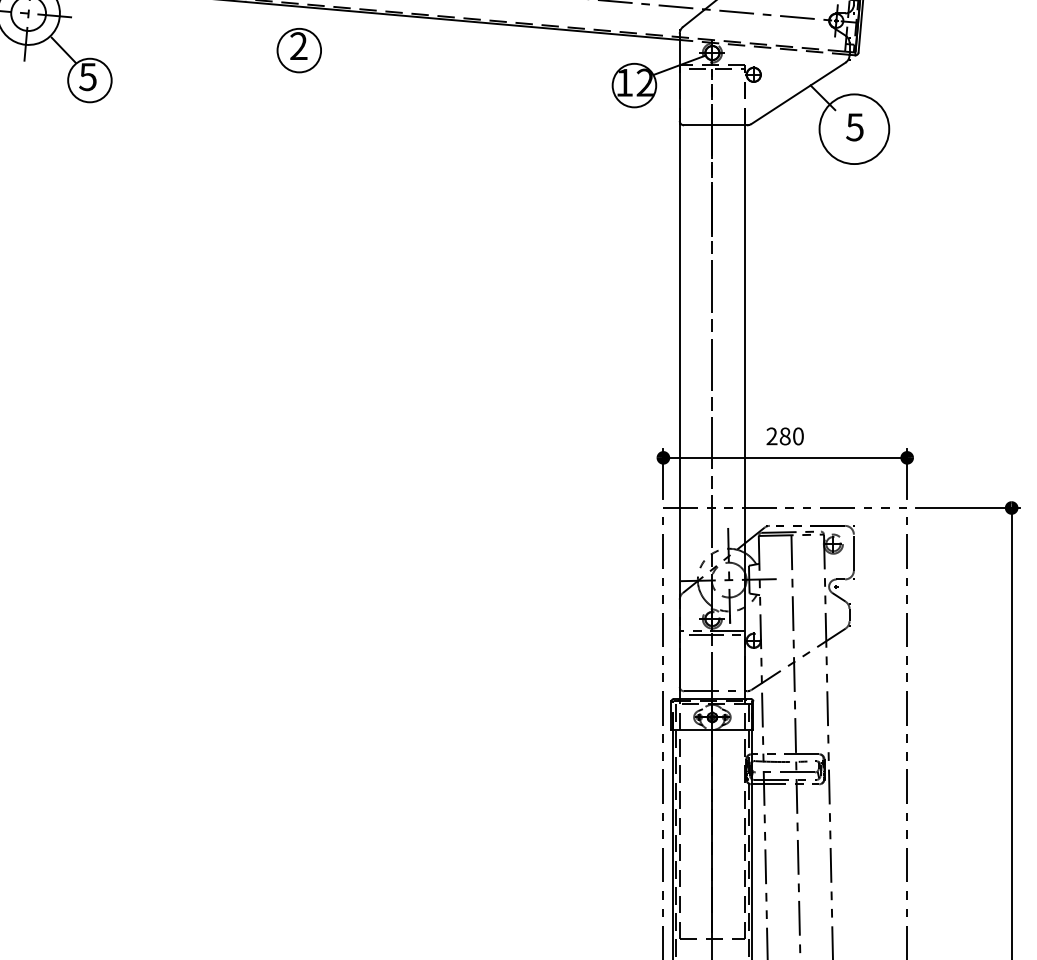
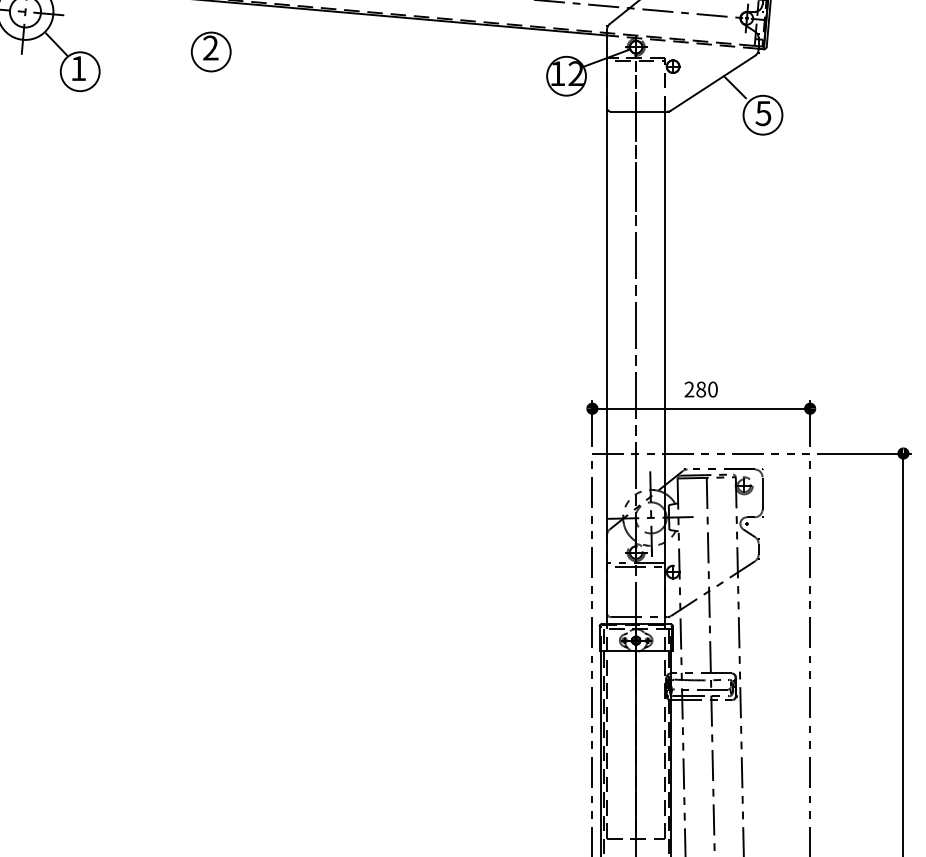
part: (299, 50) -> (211, 51), moved
text: (87, 76) -> (78, 68), 5 -> 1
circle: (853, 128) -> (762, 114), size x0.62

